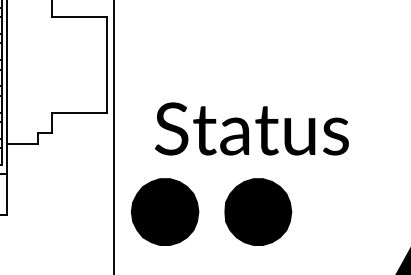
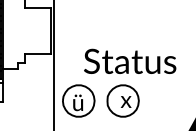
text: (252, 127) -> (130, 60), moved
fill: (164, 210) -> (78, 100), removed
fill: (256, 210) -> (122, 100), removed

